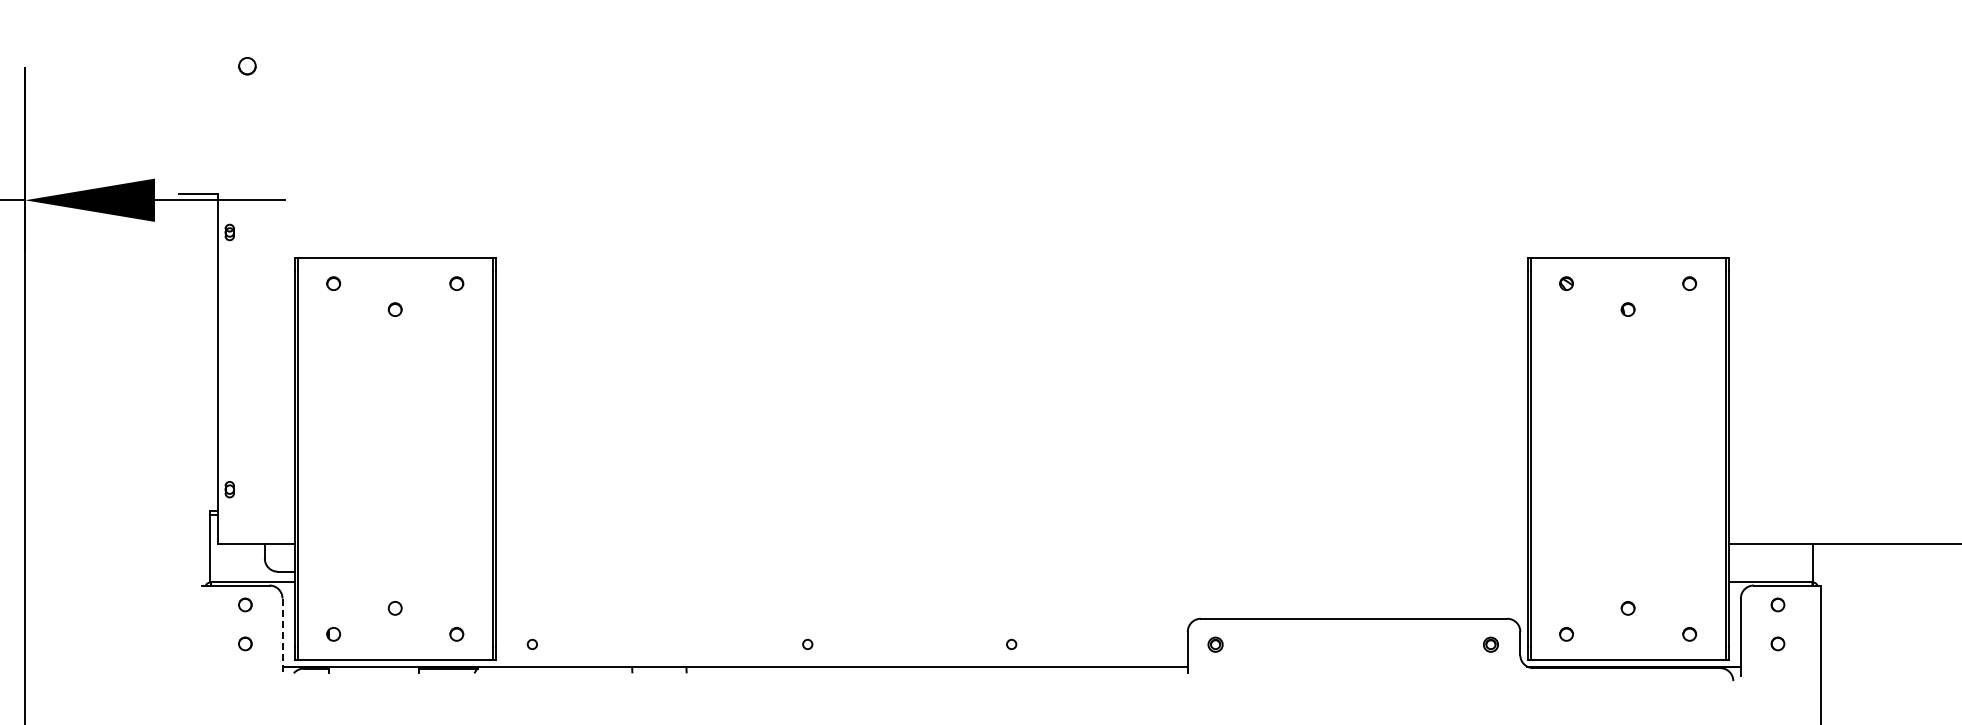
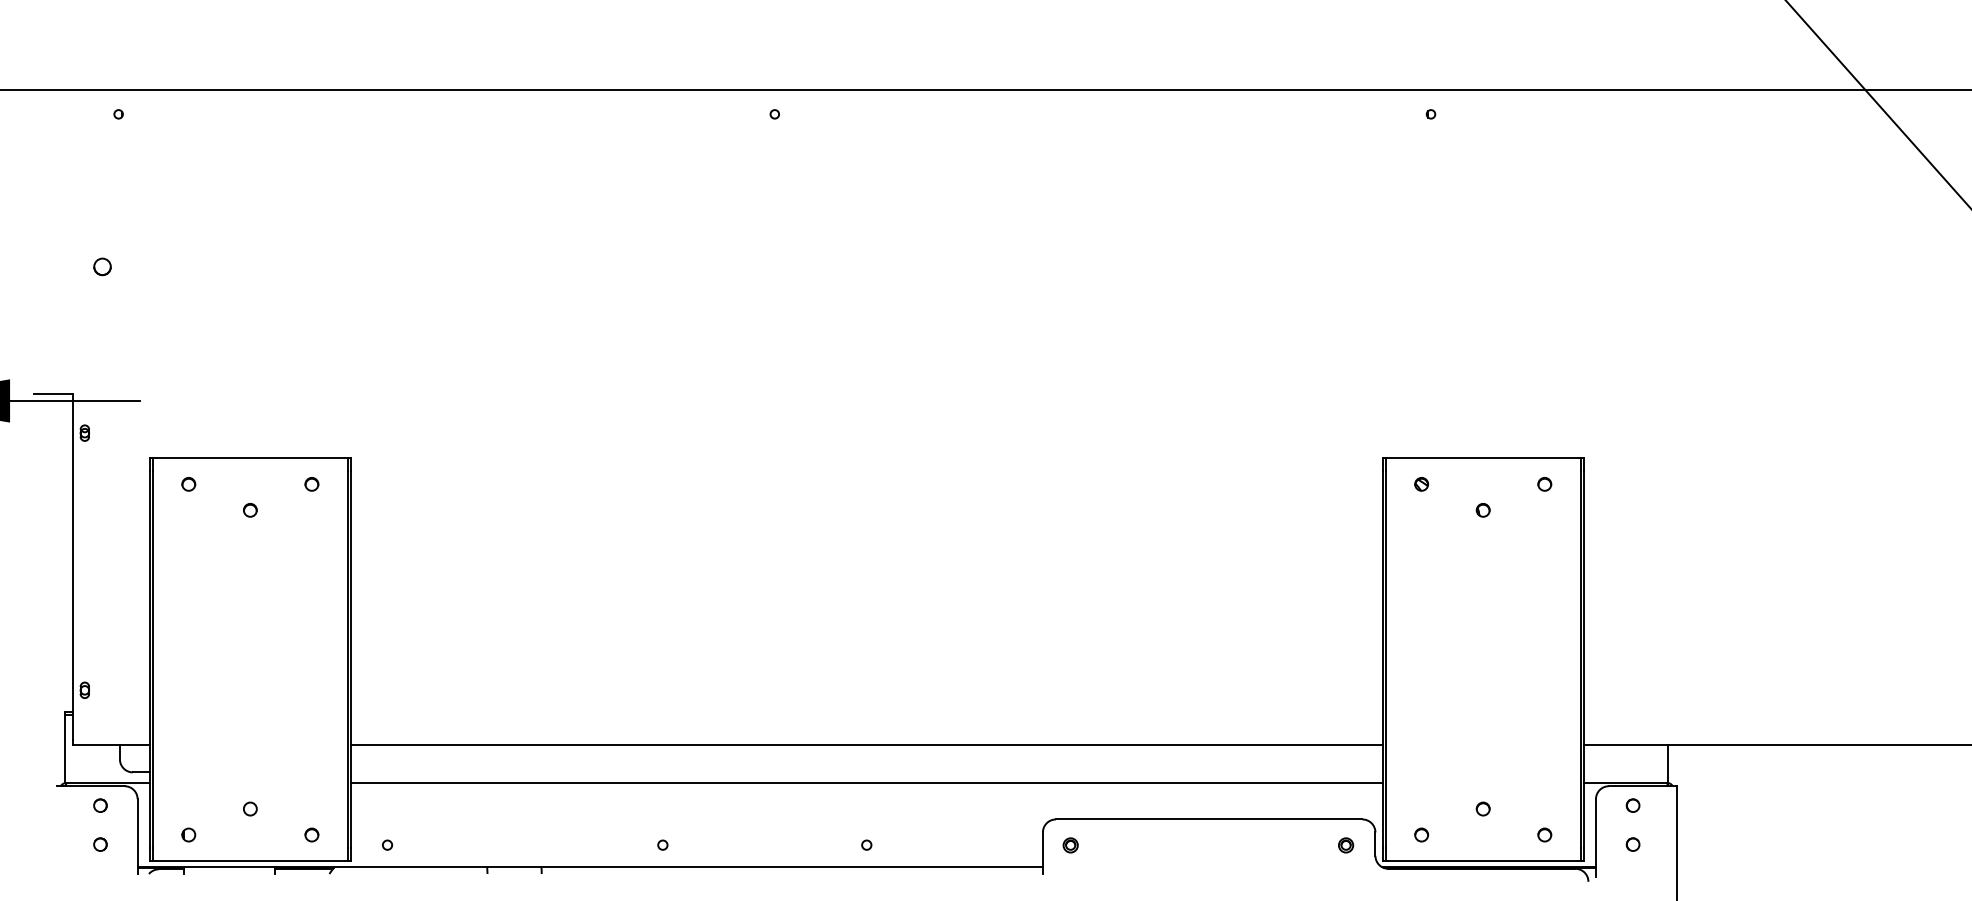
line: (1011, 543) -> (866, 744), added
line: (1011, 582) -> (866, 783), added
line: (282, 636) -> (137, 837), dashed -> solid

